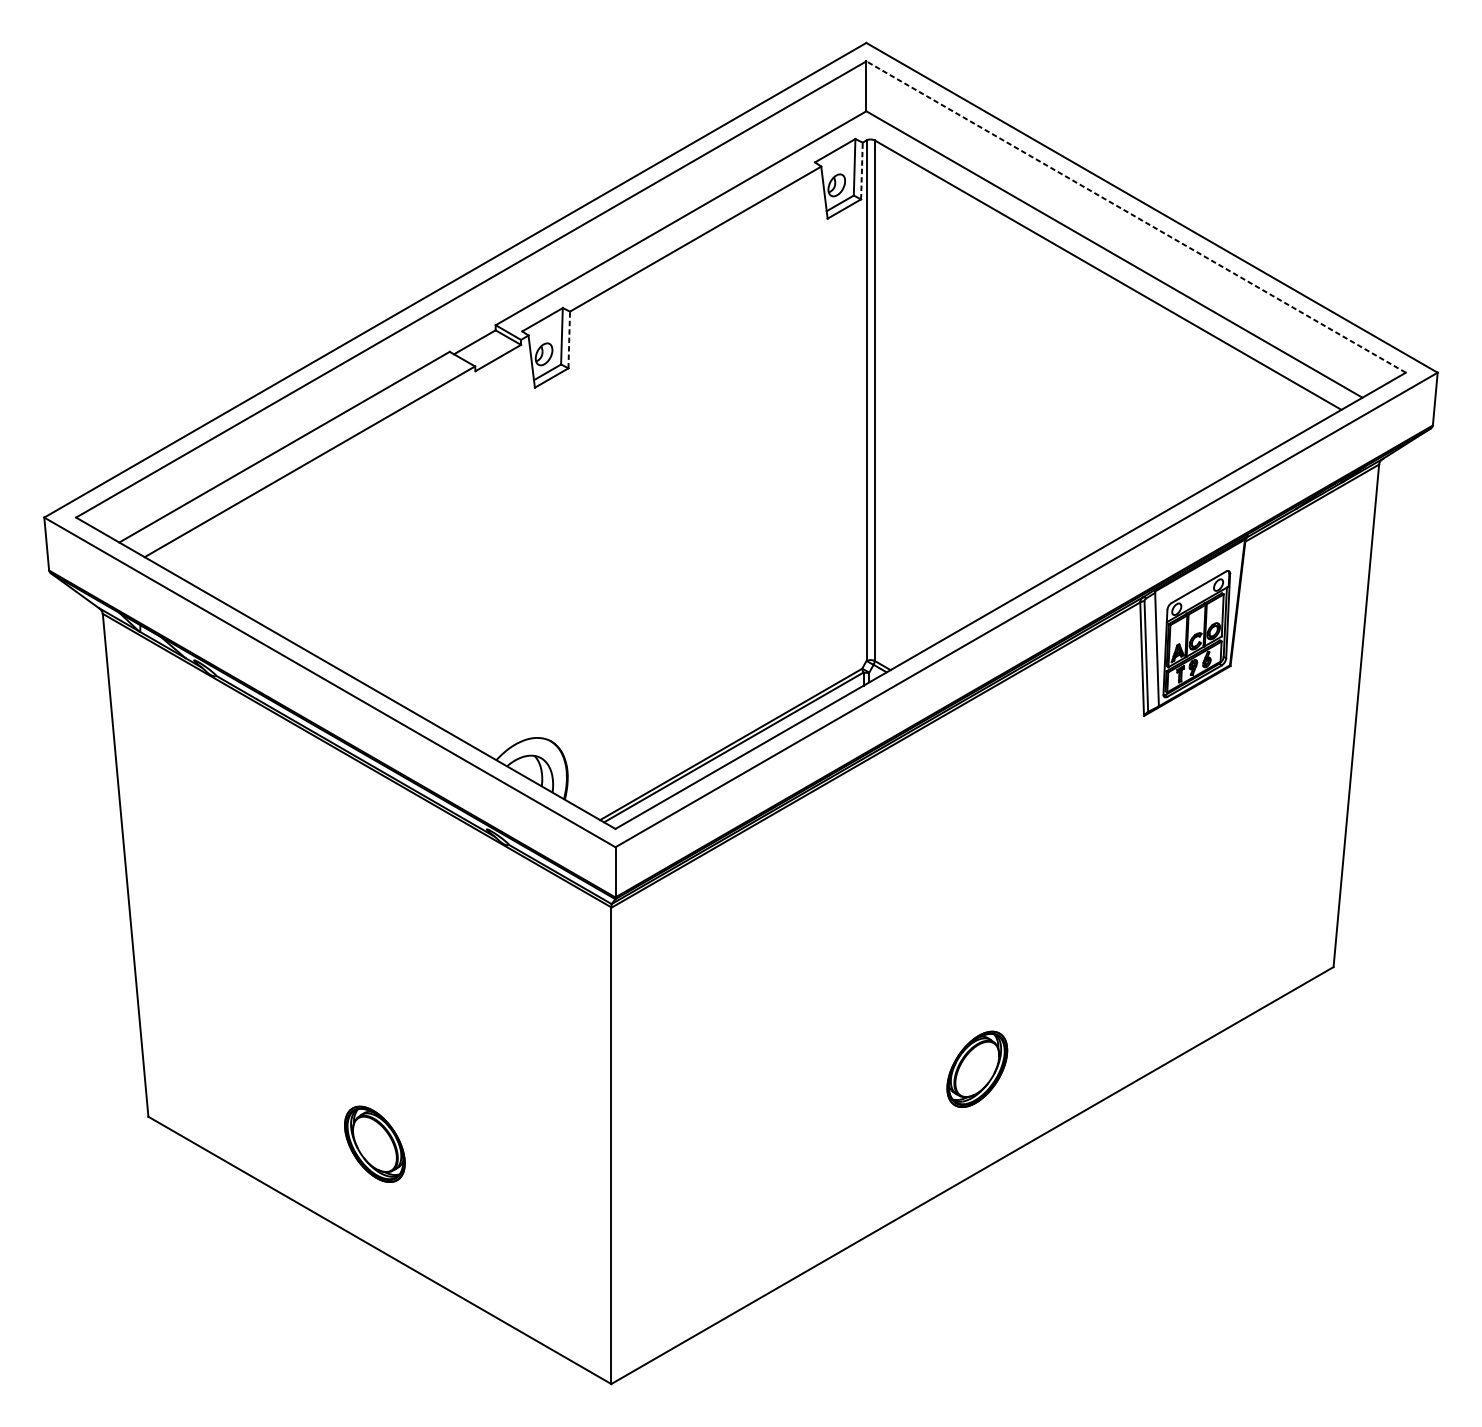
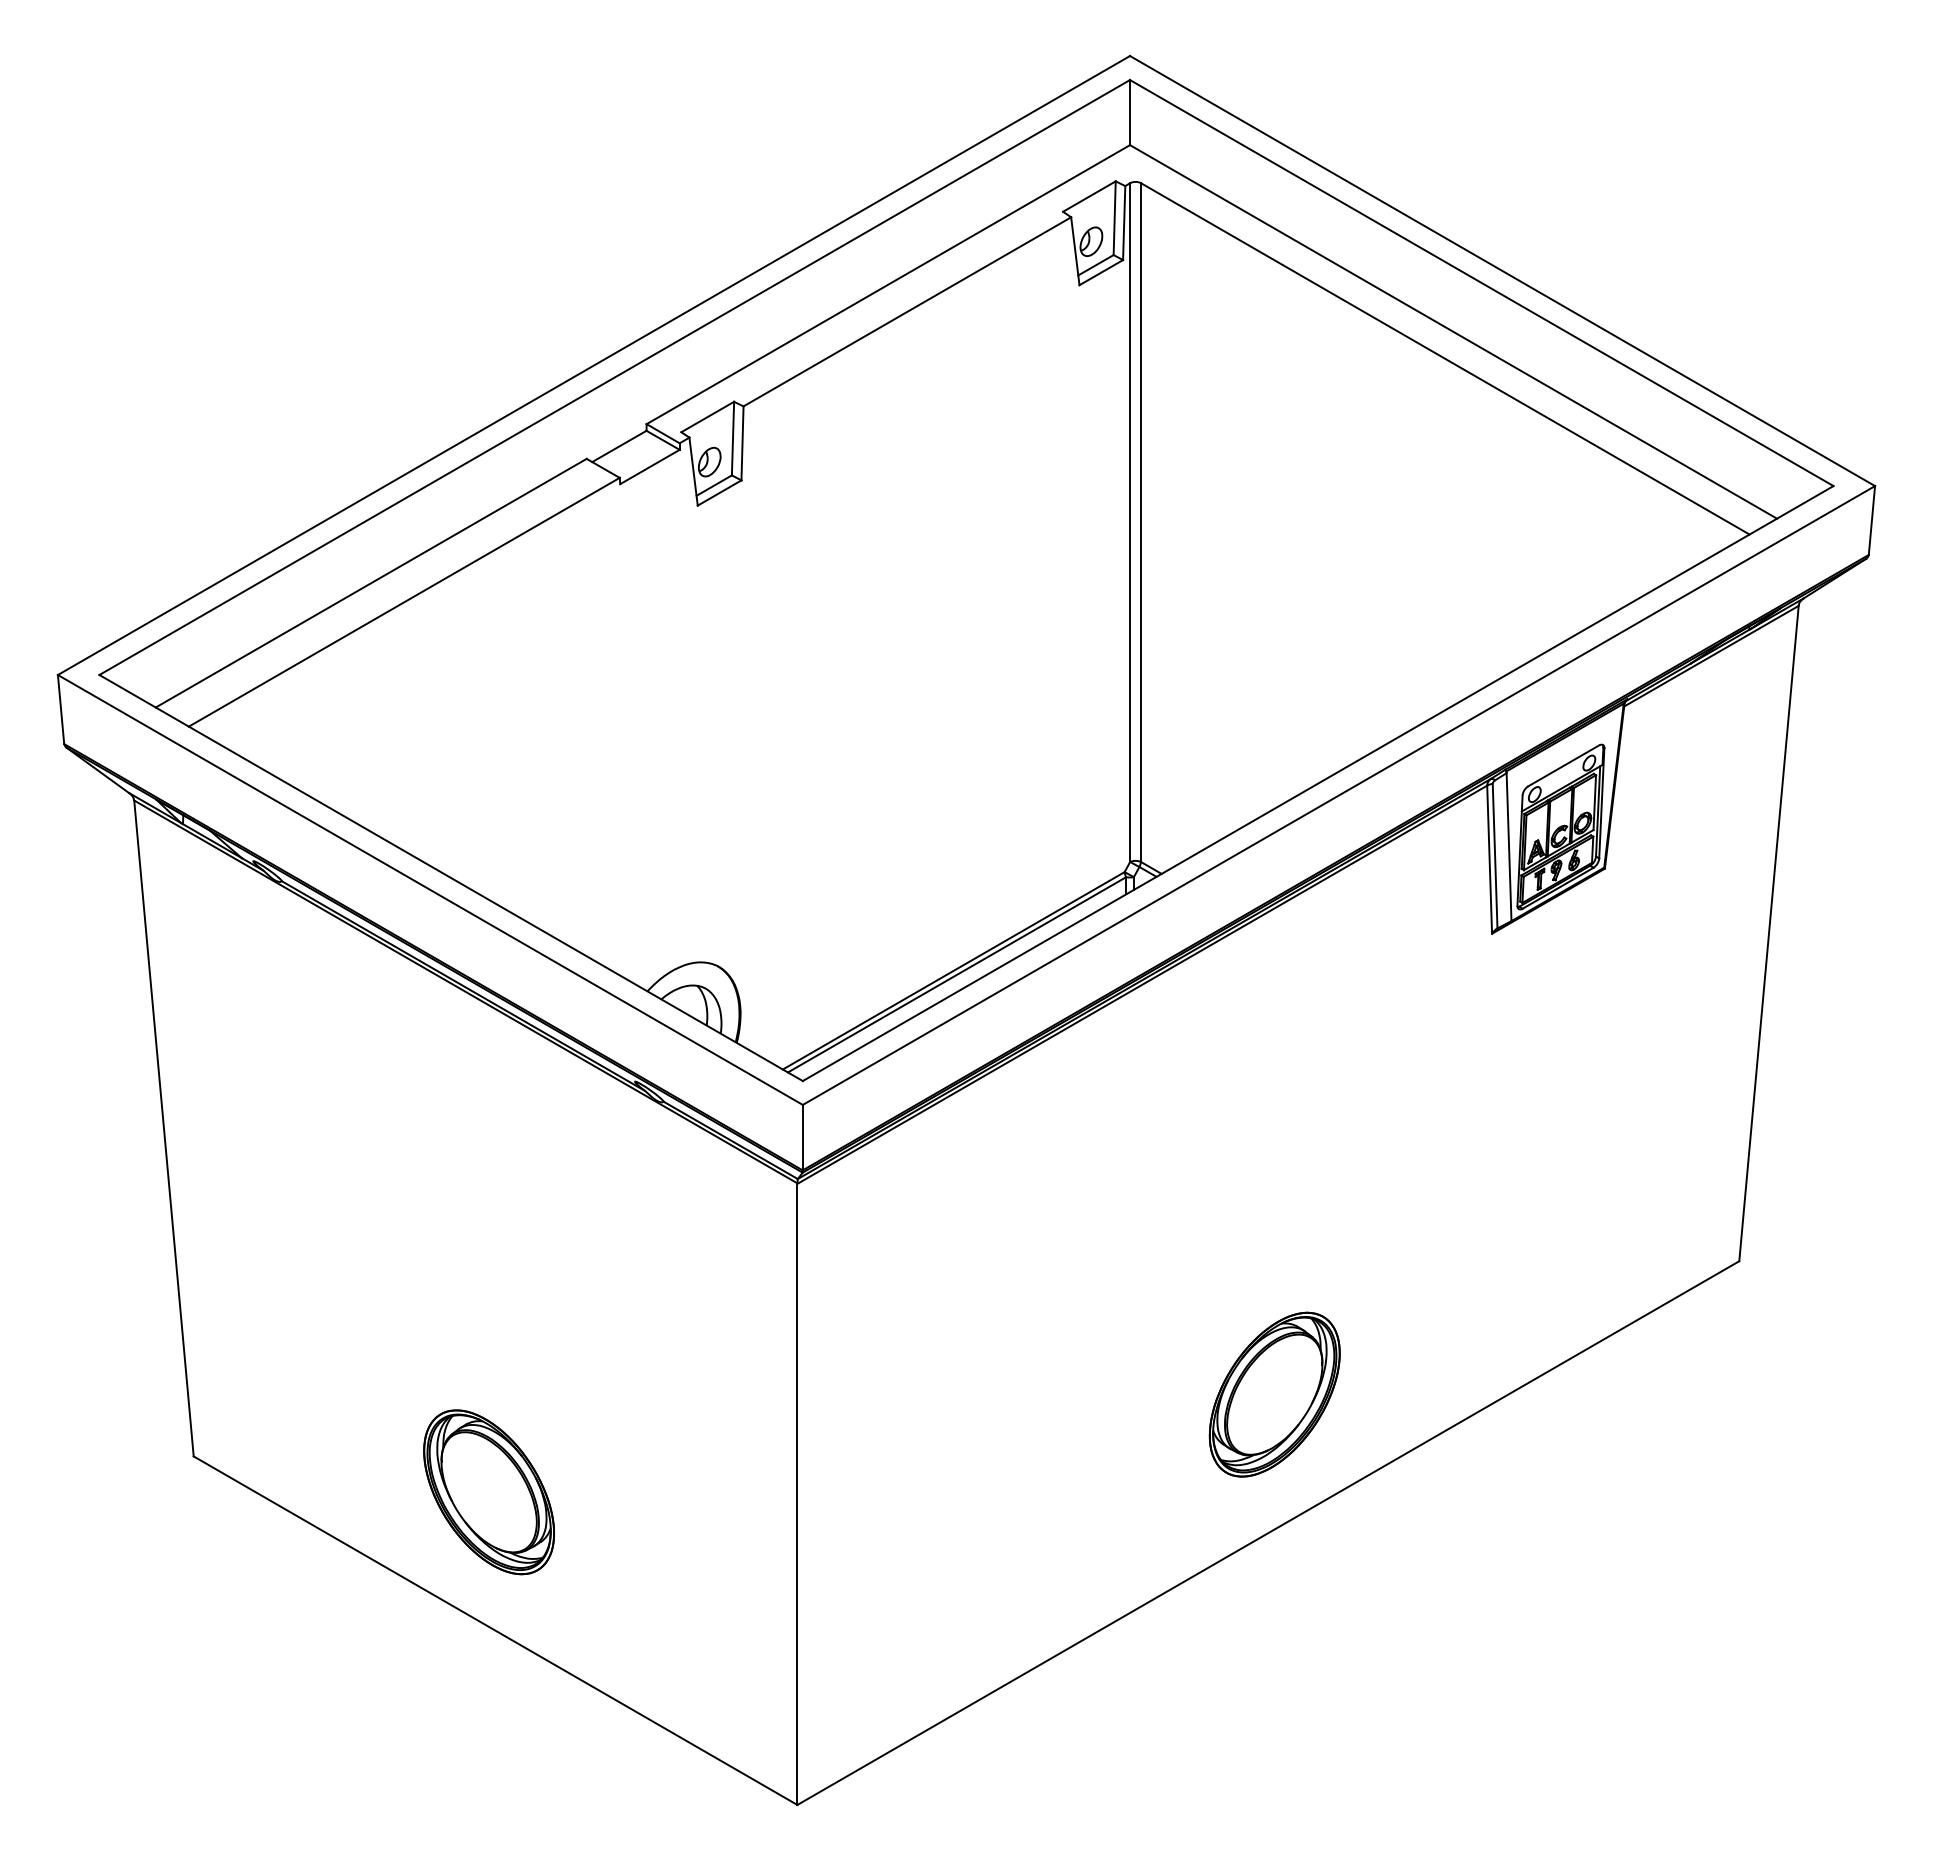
line: (862, 170) -> (1124, 222), dashed -> solid
line: (1135, 216) -> (1481, 282), dashed -> solid
line: (569, 339) -> (742, 442), dashed -> solid
part: (977, 1069) -> (1274, 1394), size x1.67
part: (374, 1144) -> (488, 1492), size x1.67

